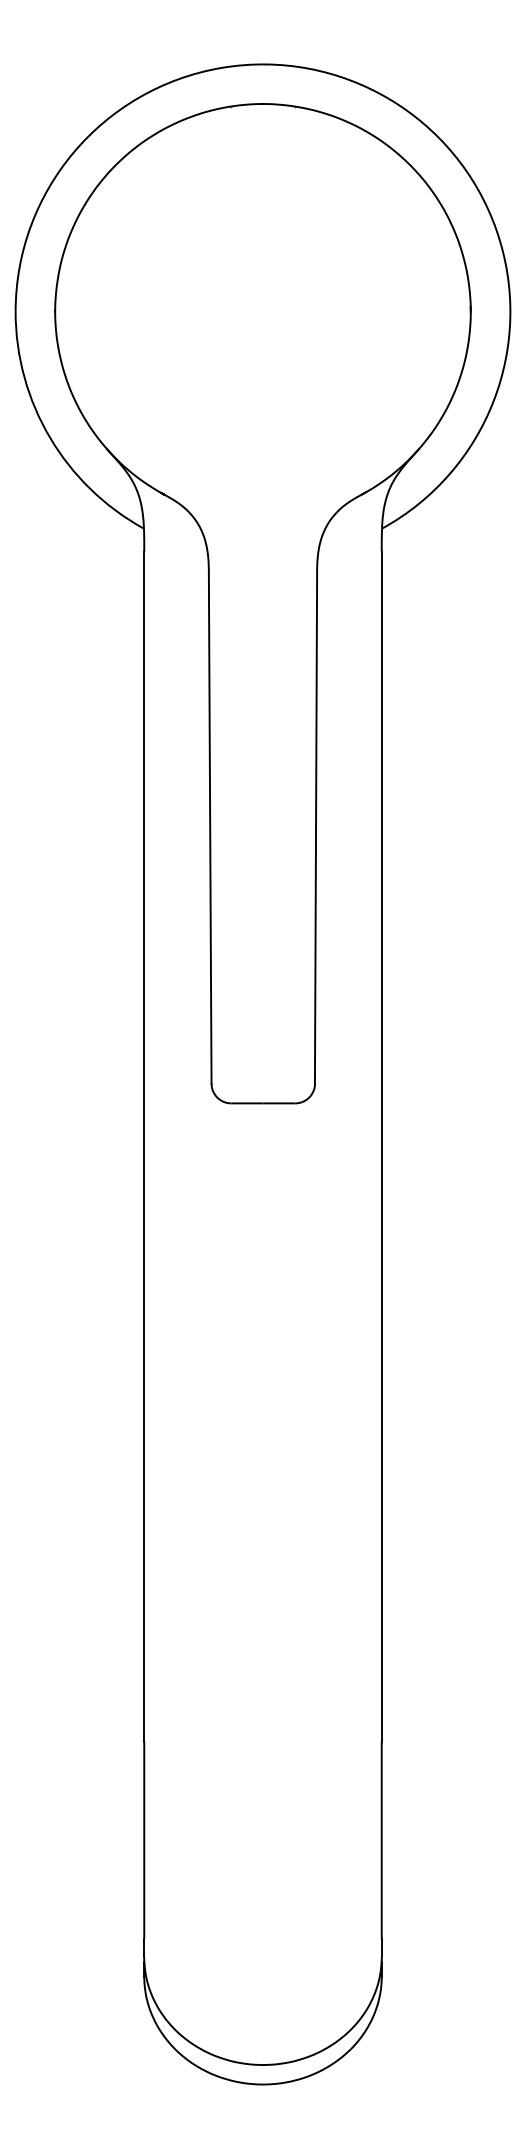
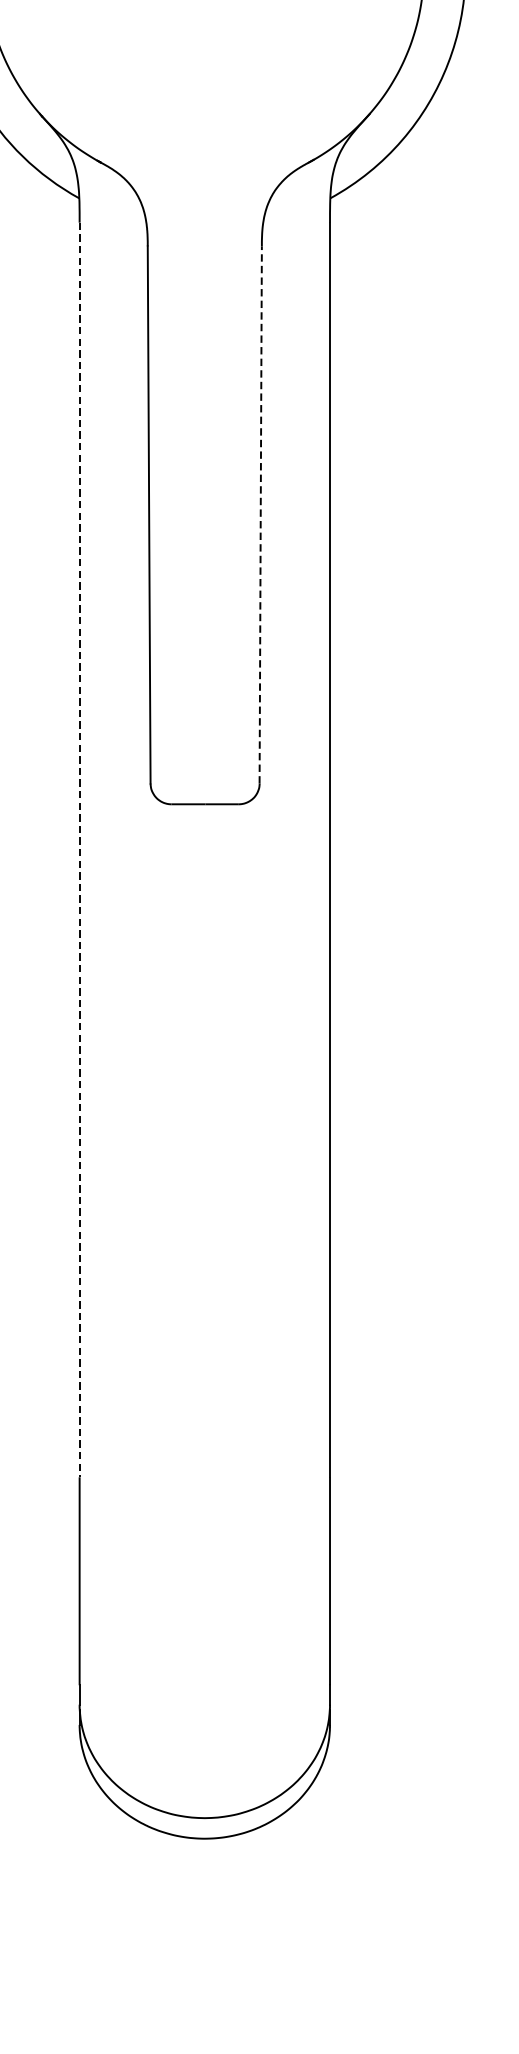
line: (316, 828) -> (261, 514), solid -> dashed
line: (144, 1146) -> (79, 849), solid -> dashed

